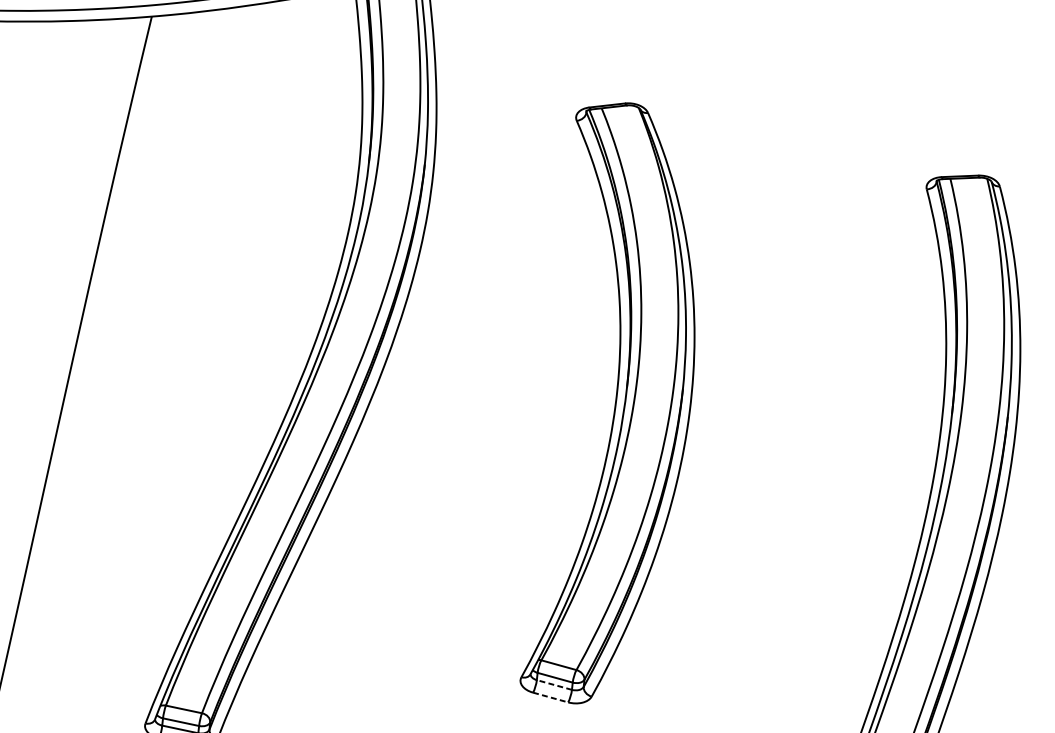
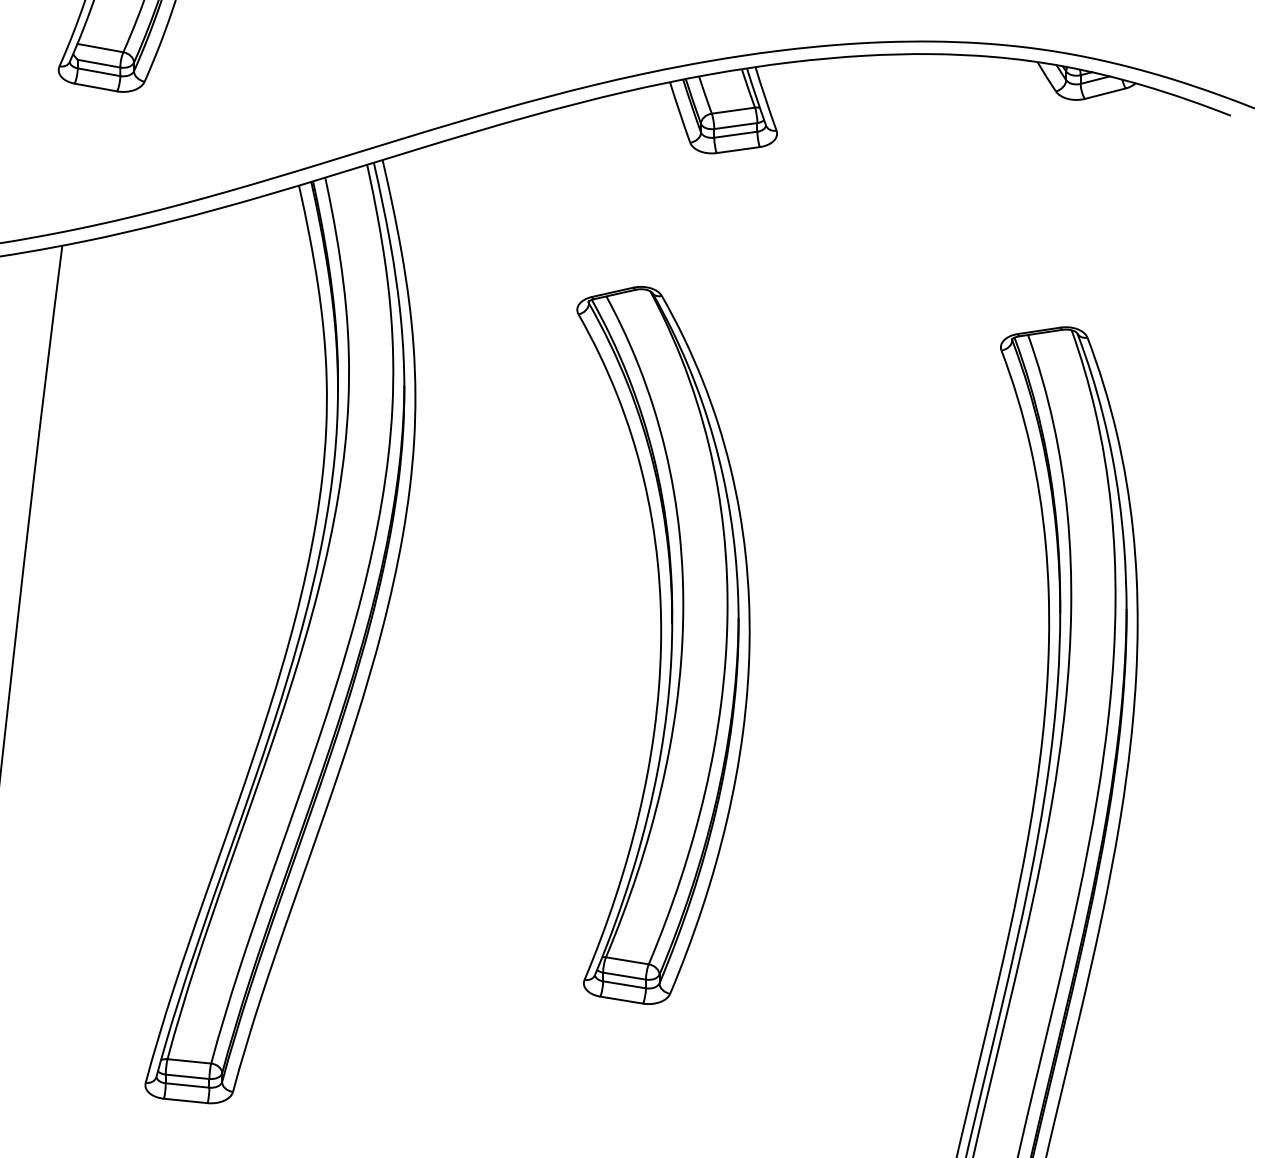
line: (554, 684) -> (624, 984), dashed -> solid
line: (550, 697) -> (621, 1000), dashed -> solid

